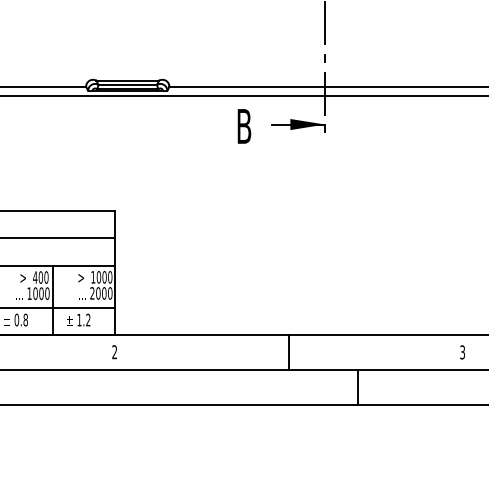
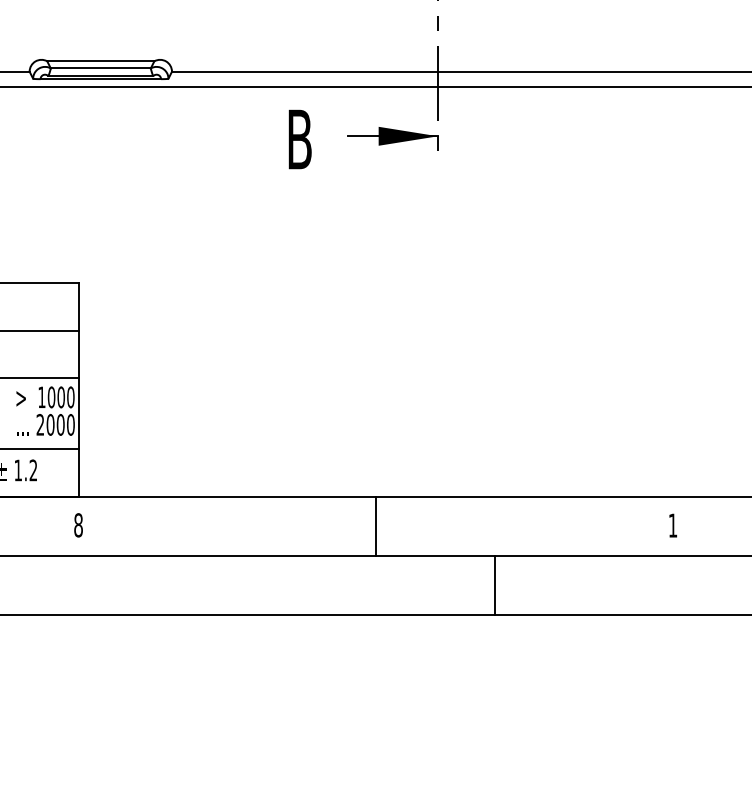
text: (114, 352) -> (78, 525), 2 -> 8
text: (462, 352) -> (672, 525), 3 -> 1

